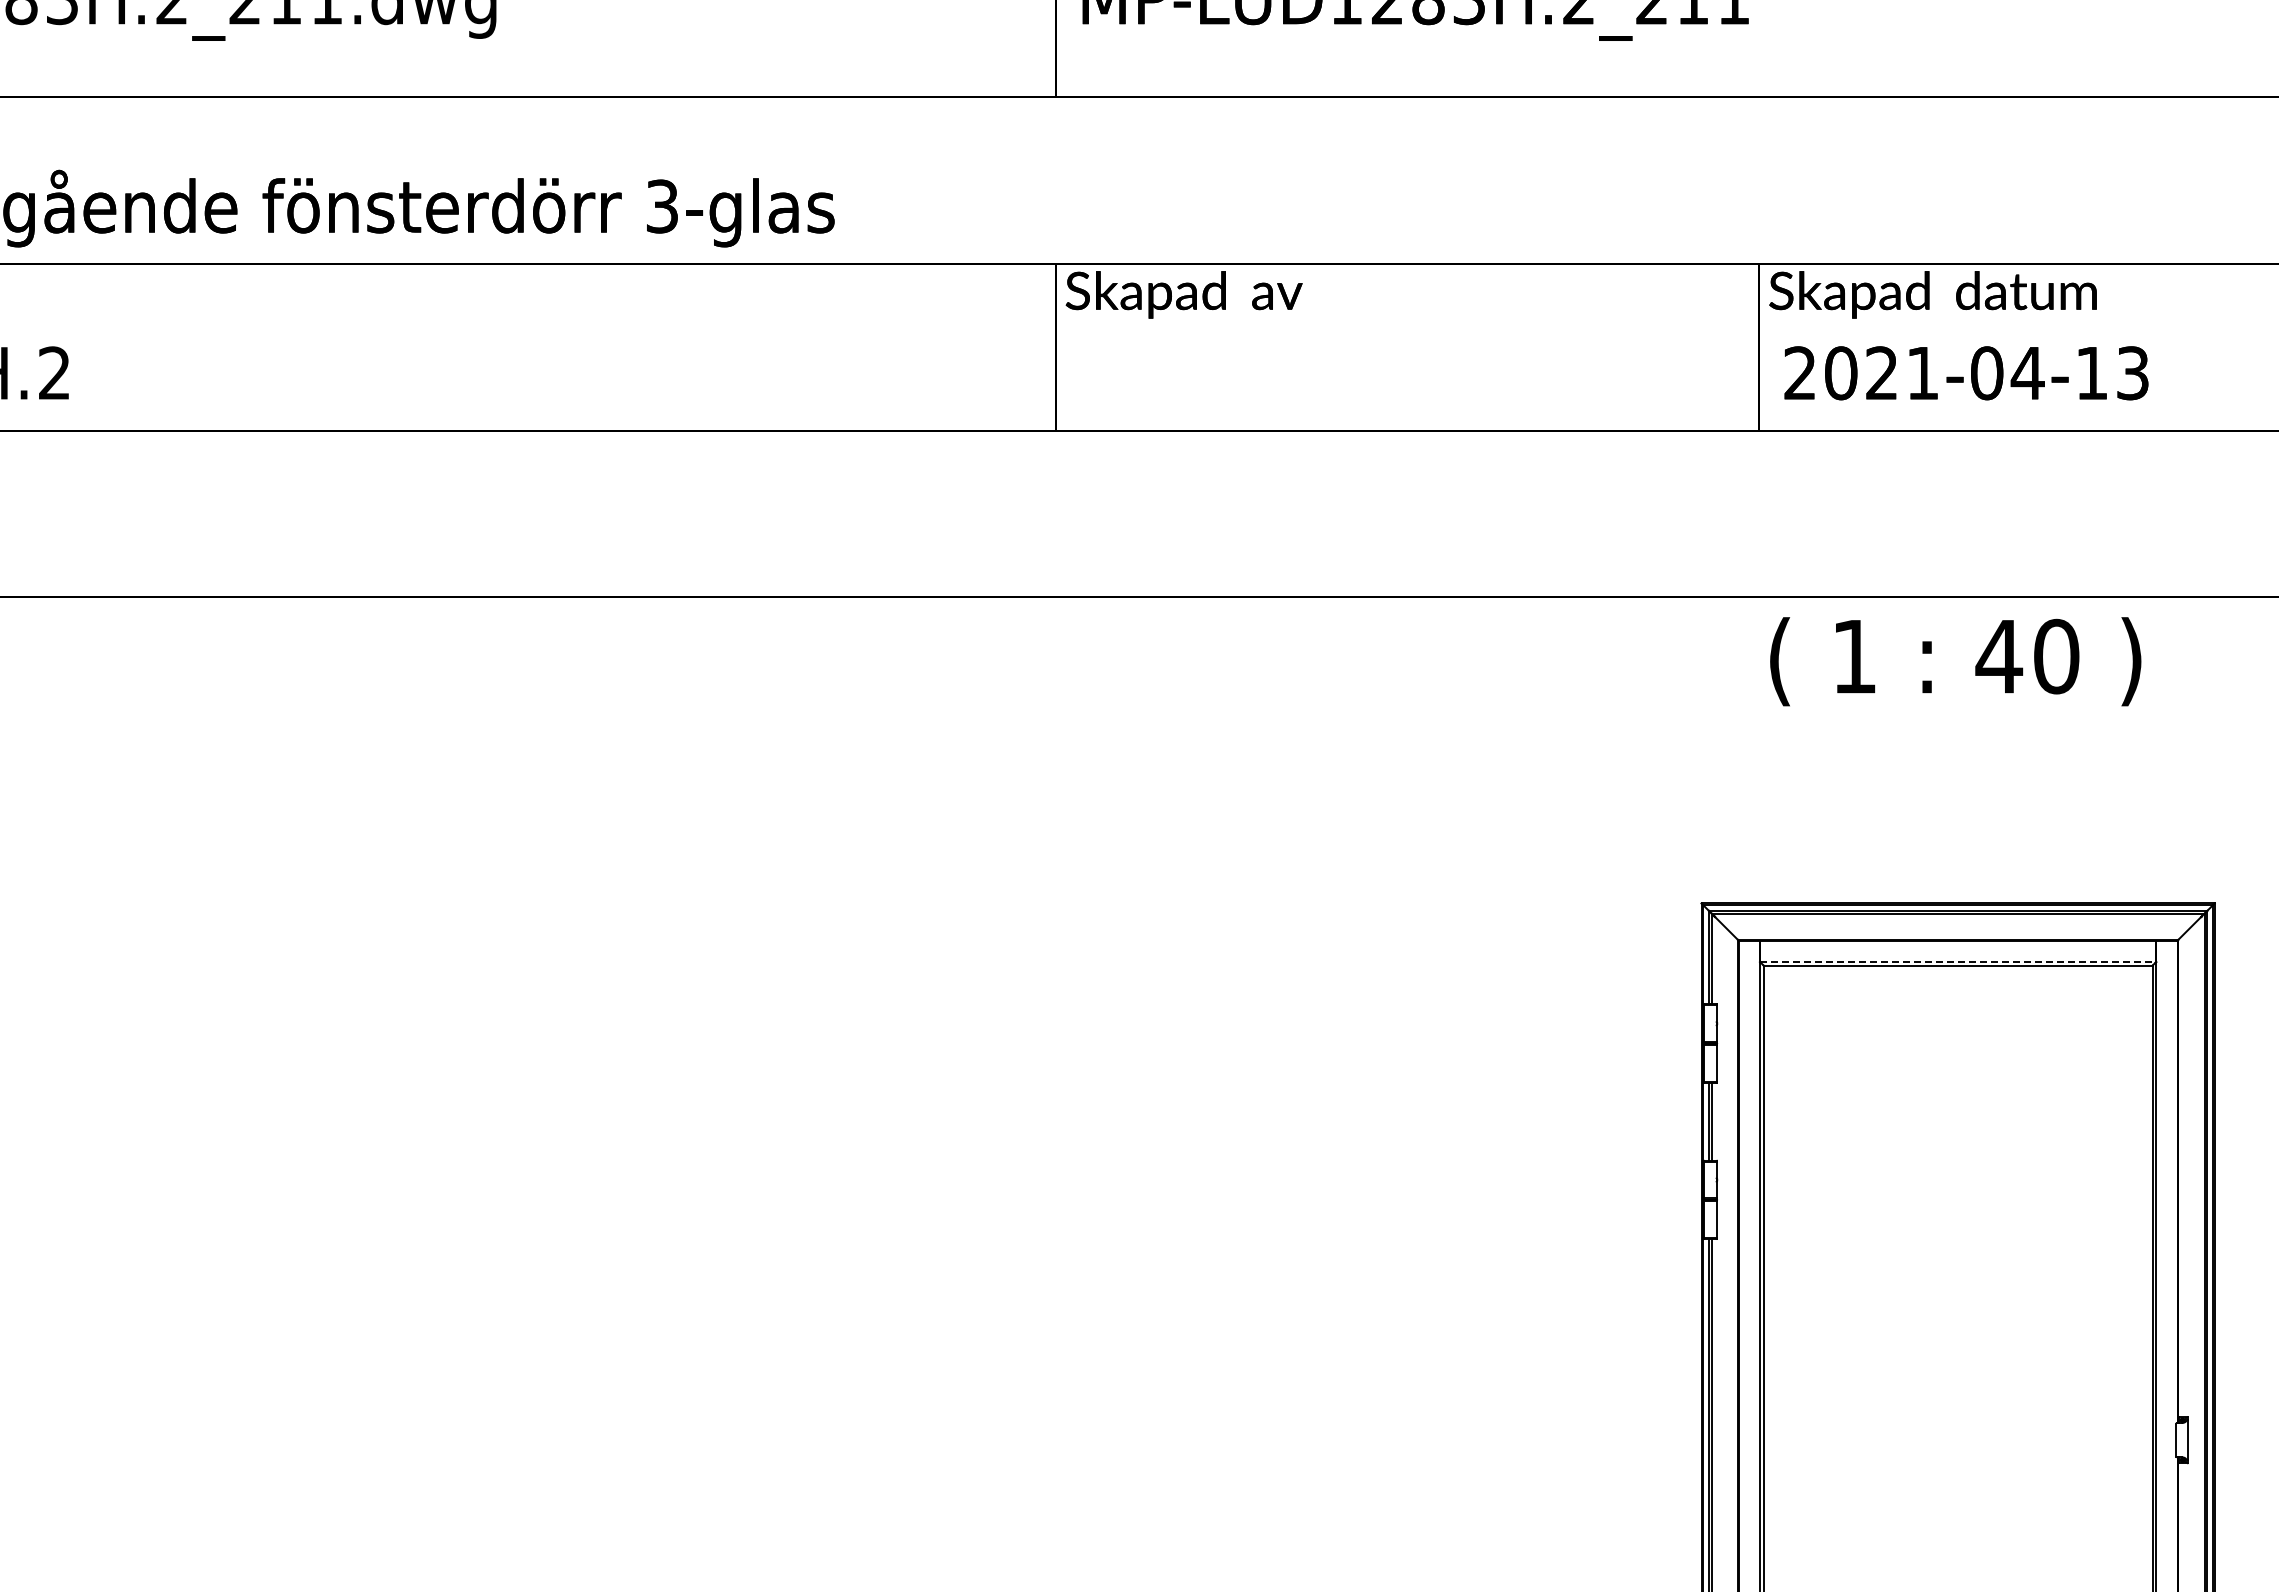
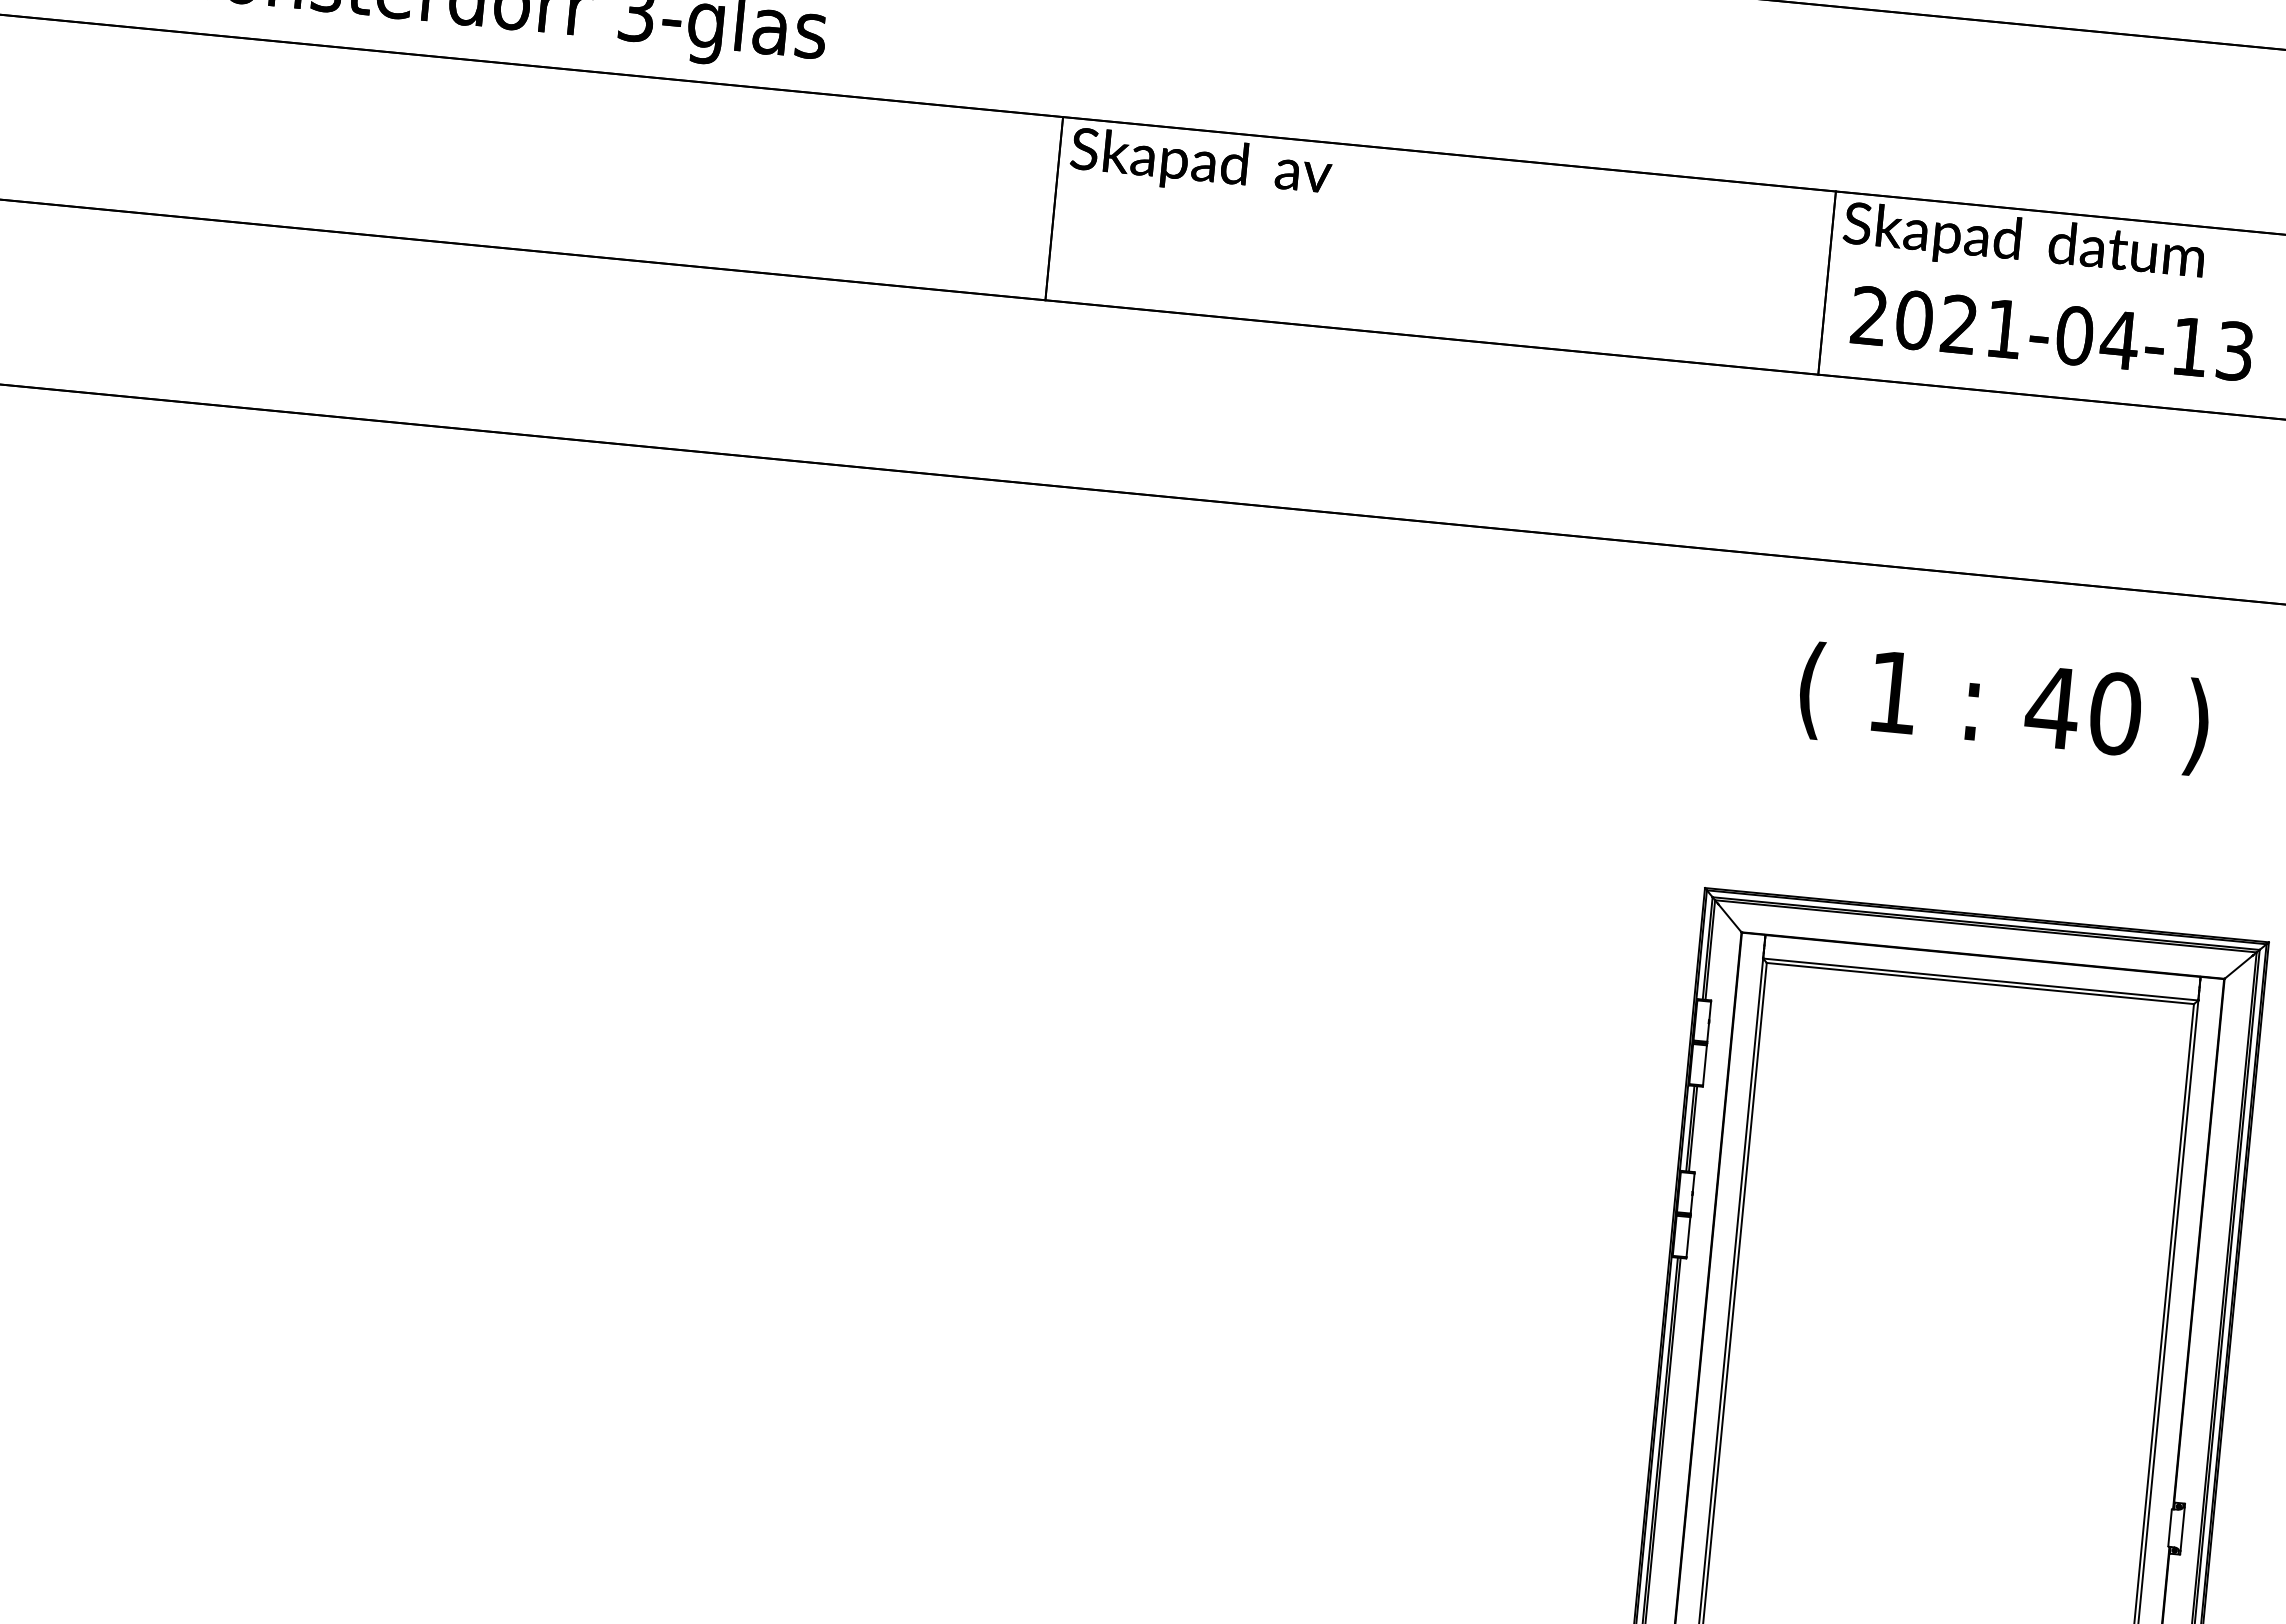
text: (1955, 661) -> (2003, 708), moved
line: (1958, 961) -> (1981, 979), dashed -> solid

